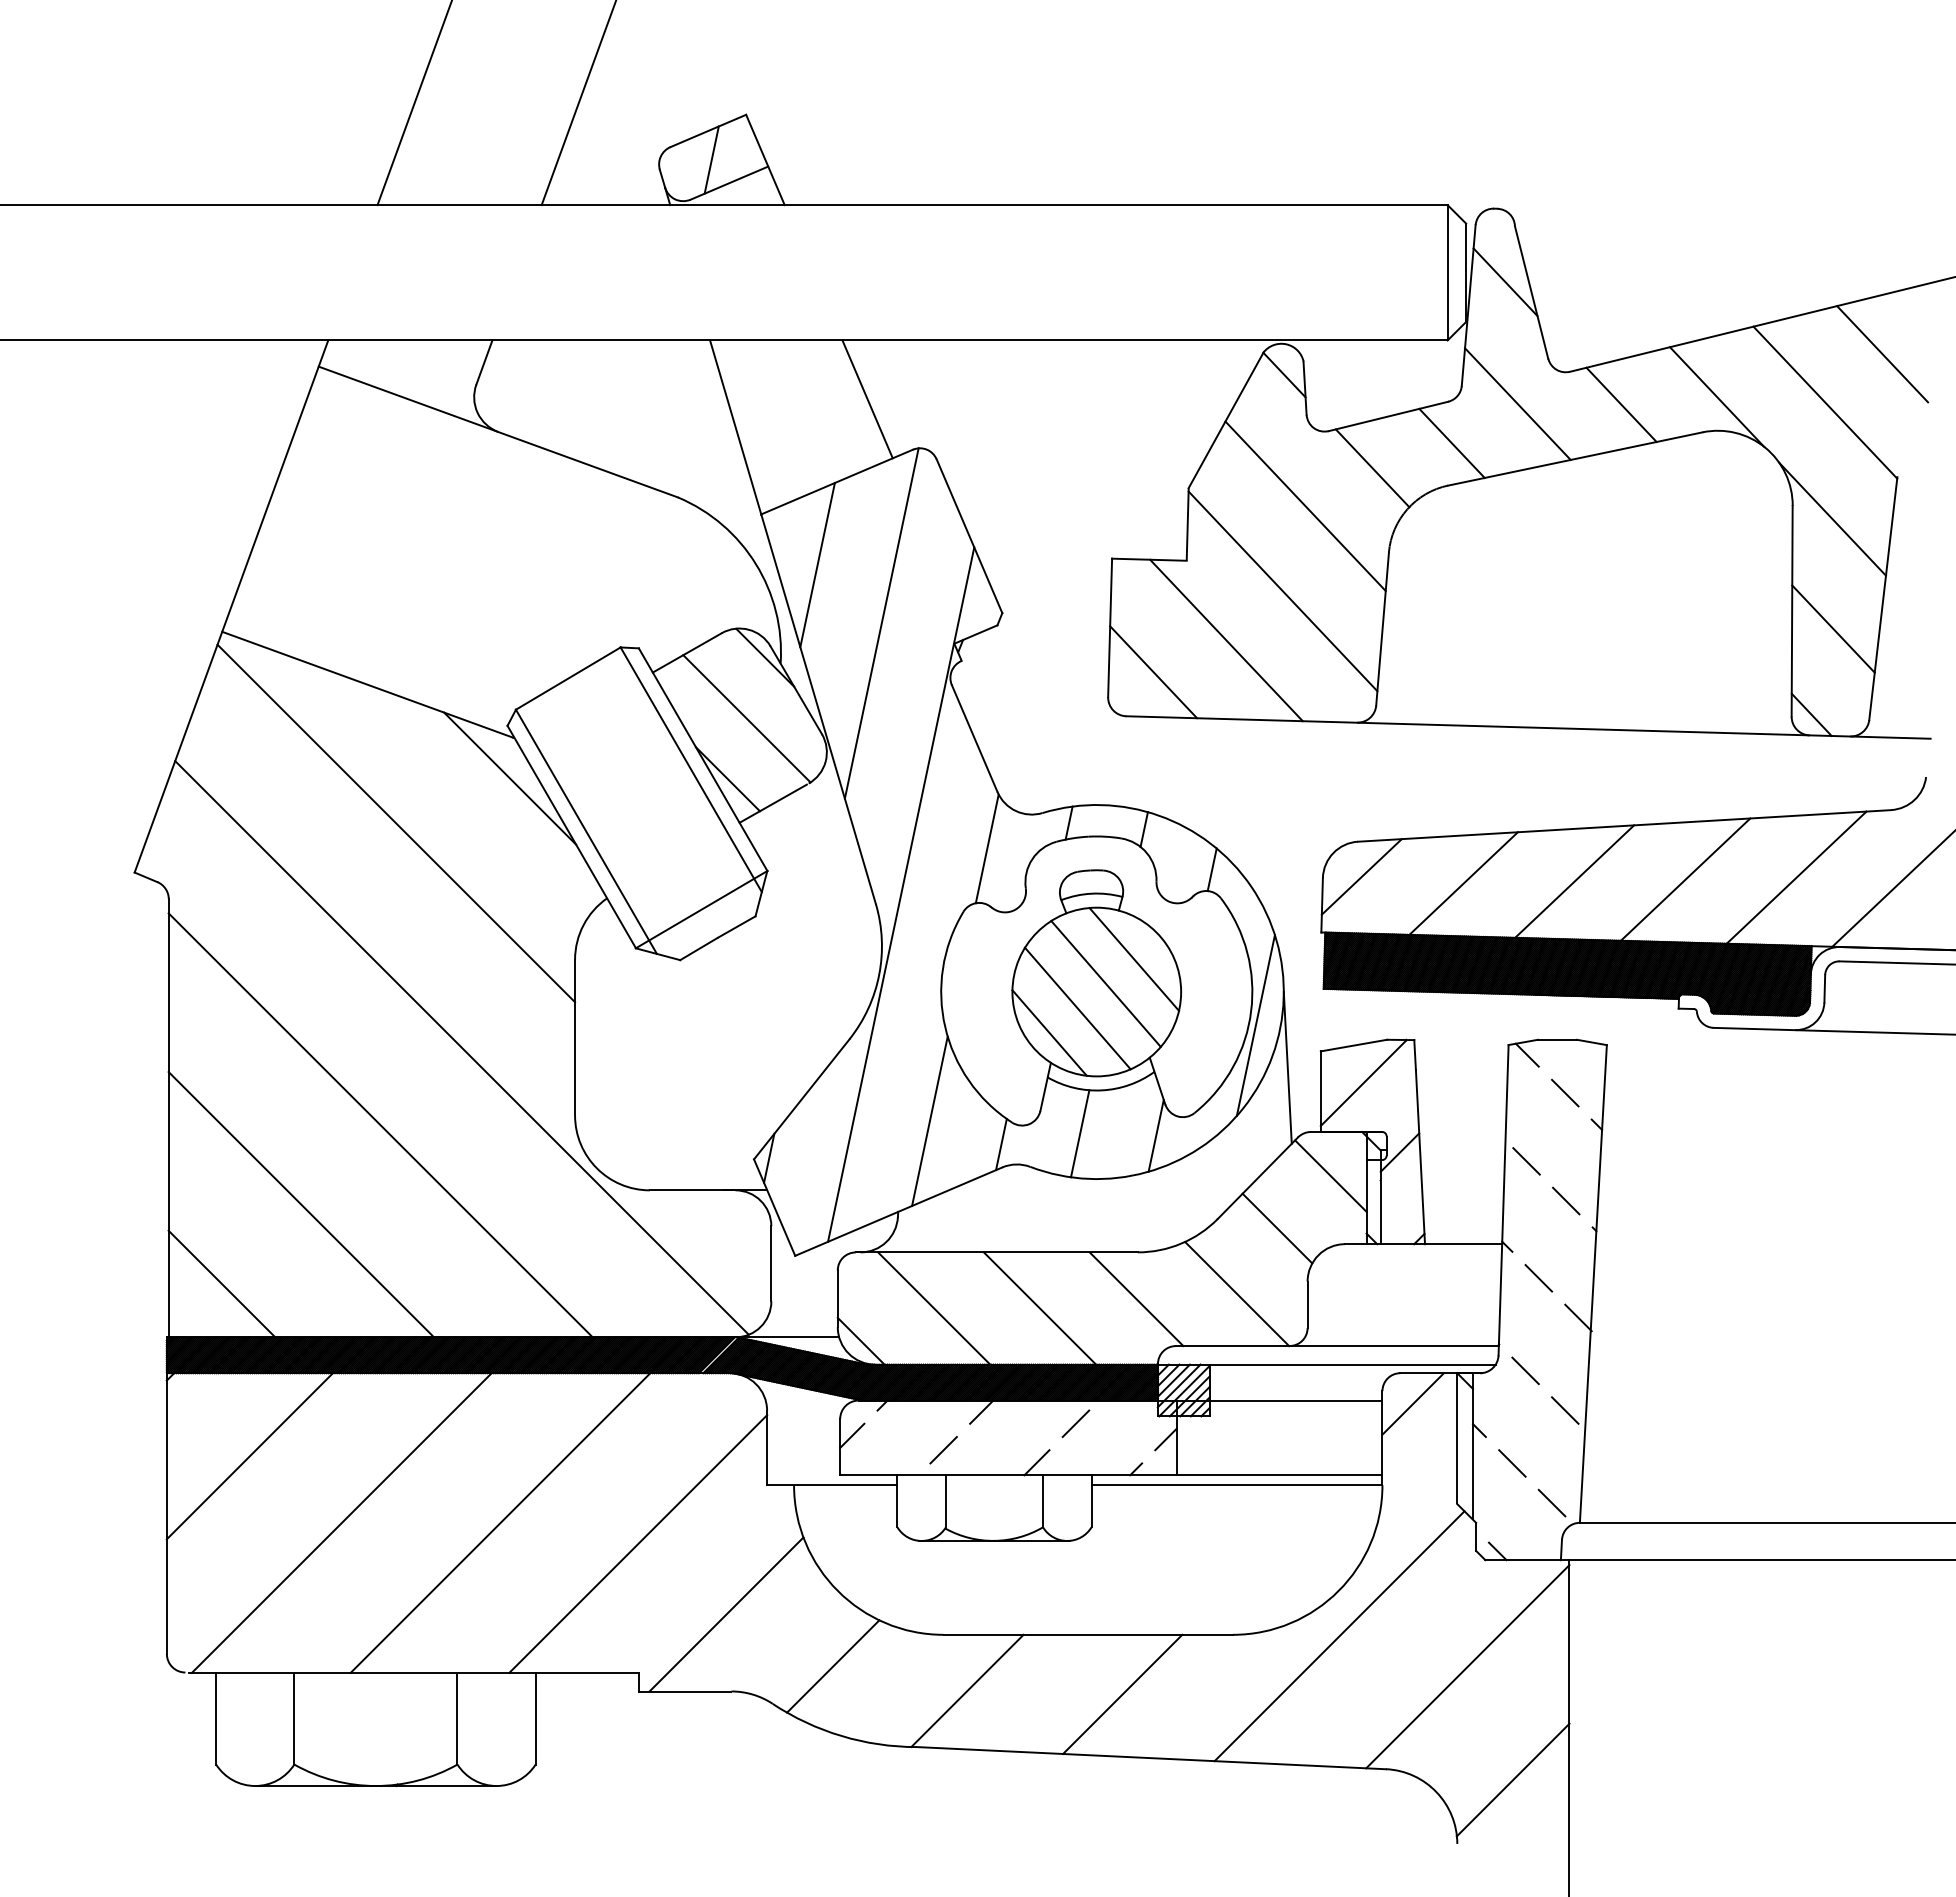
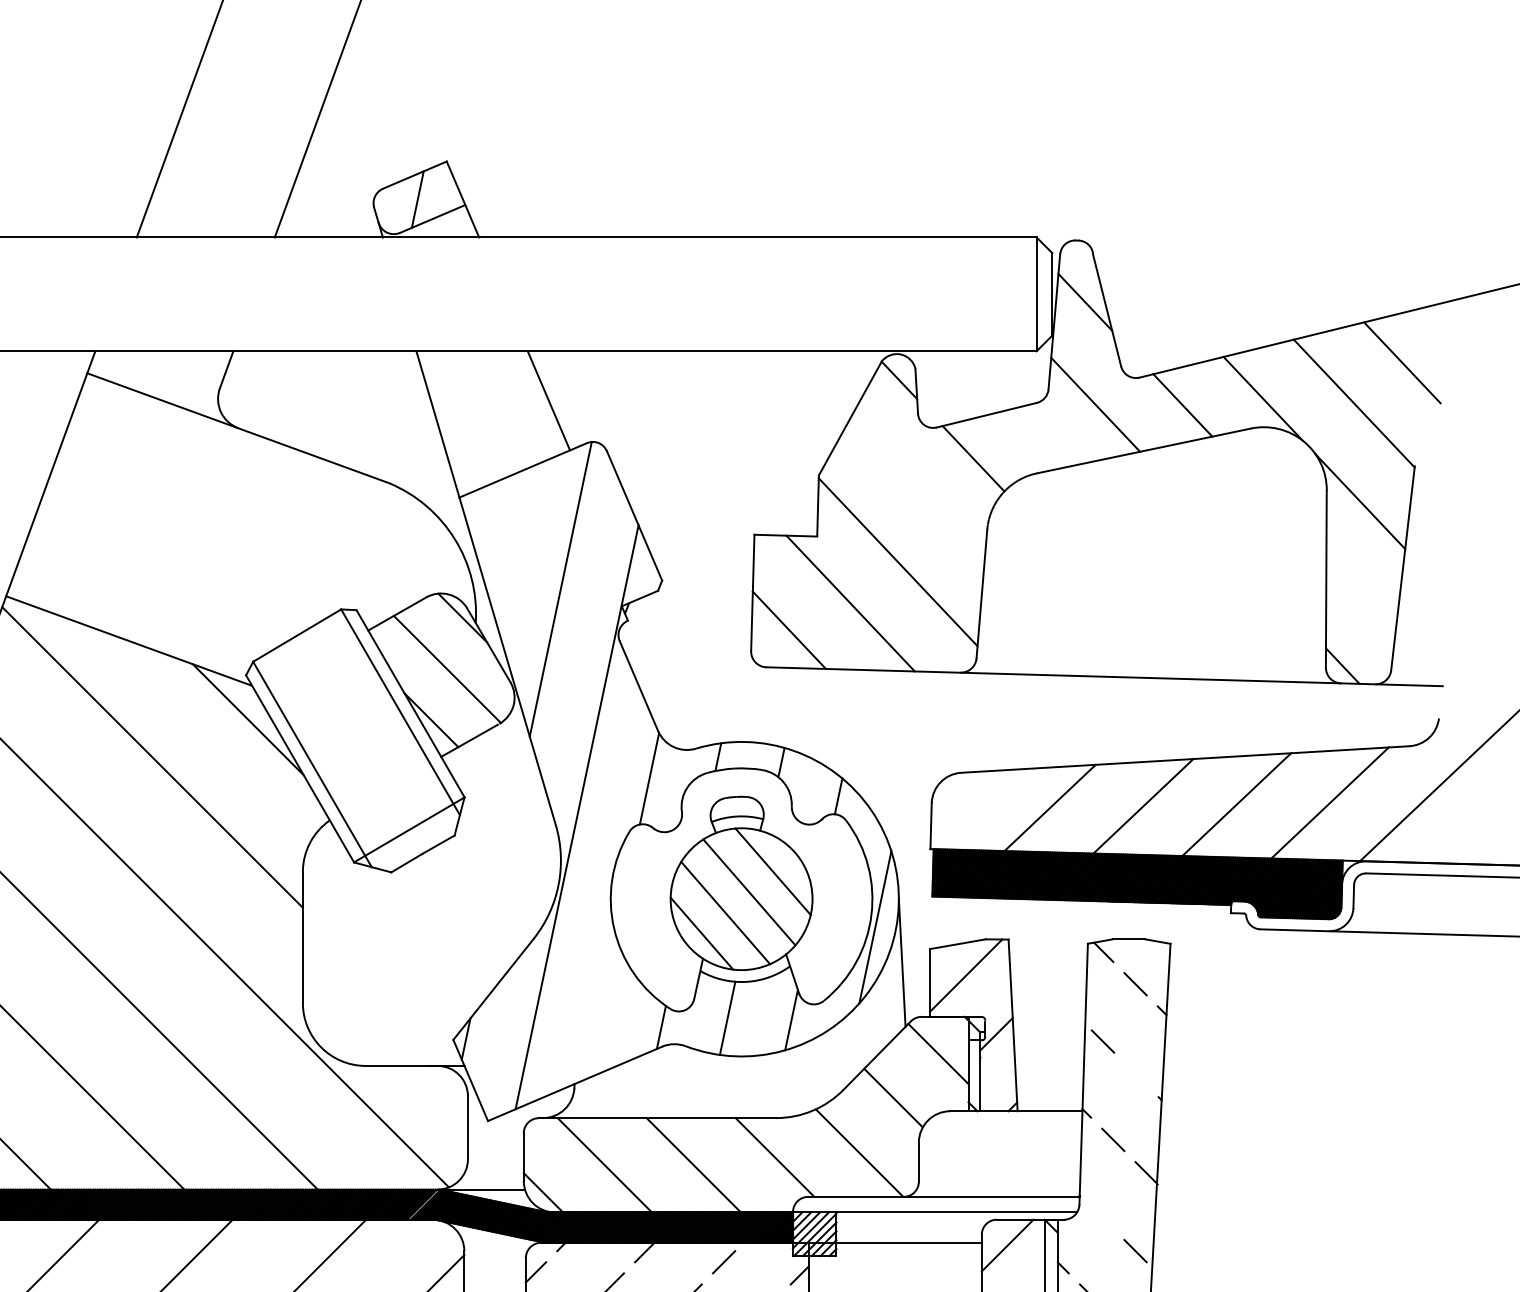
line: (1451, 442) -> (1039, 437), removed
line: (1305, 506) -> (917, 490), removed
line: (817, 564) -> (506, 539), removed
line: (1833, 628) -> (1361, 593), removed
line: (1361, 876) -> (964, 802), removed
line: (929, 1120) -> (600, 1007), removed
line: (1566, 1200) -> (1136, 1074), removed
line: (1525, 1370) -> (1102, 1217), removed

